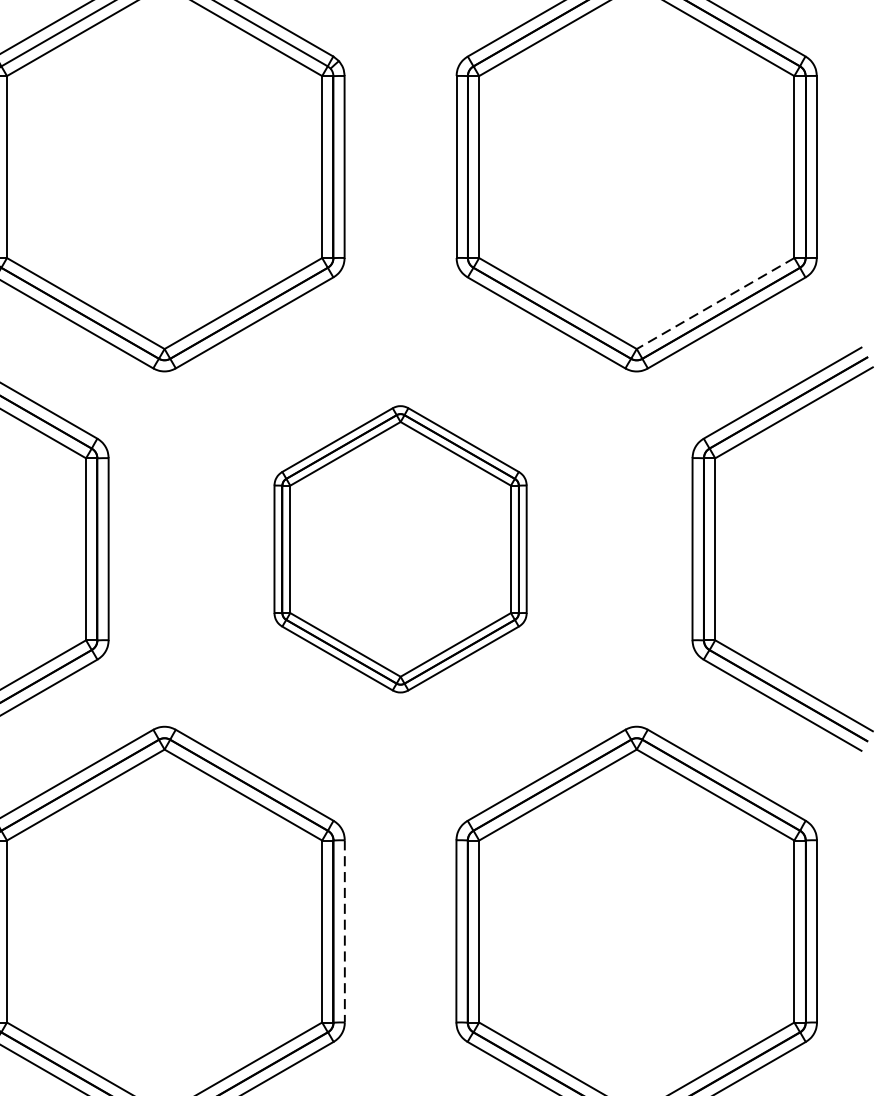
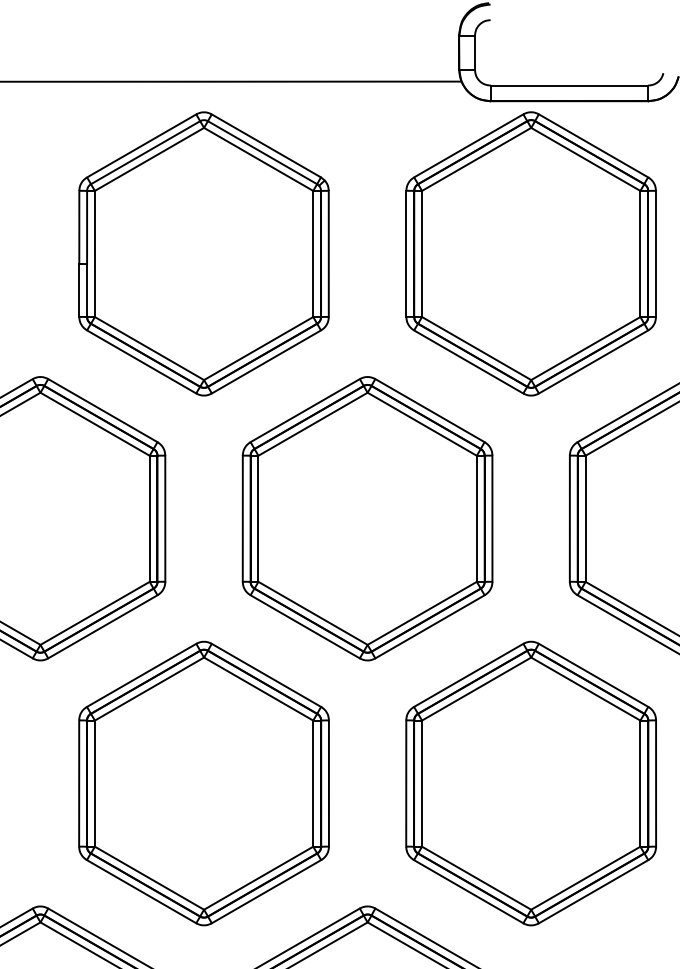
line: (715, 303) -> (585, 348), dashed -> solid
part: (400, 548) -> (367, 518), size x1.43
line: (344, 932) -> (328, 784), dashed -> solid

